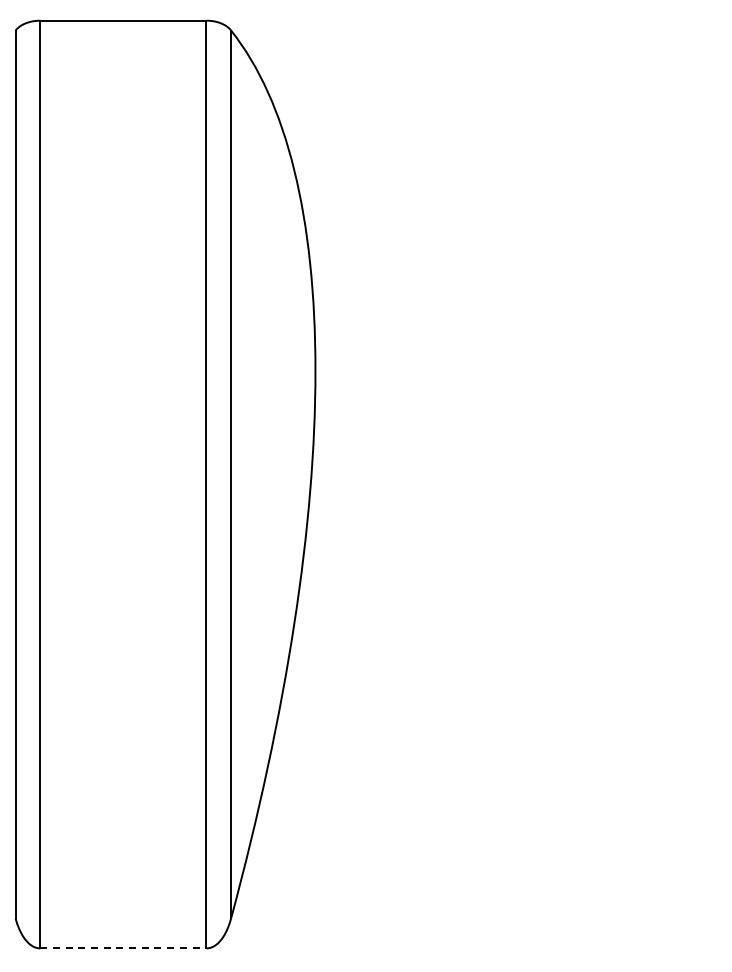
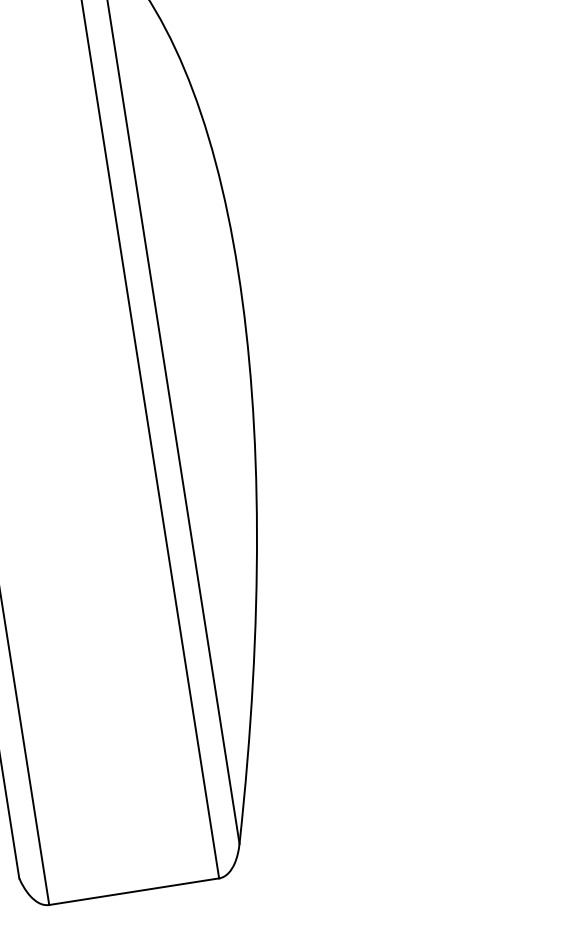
line: (123, 948) -> (134, 891), dashed -> solid

